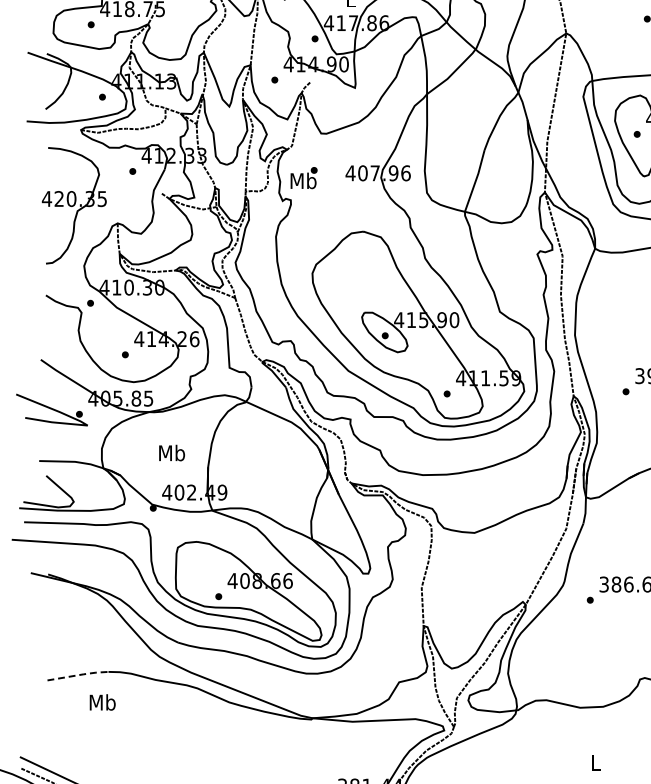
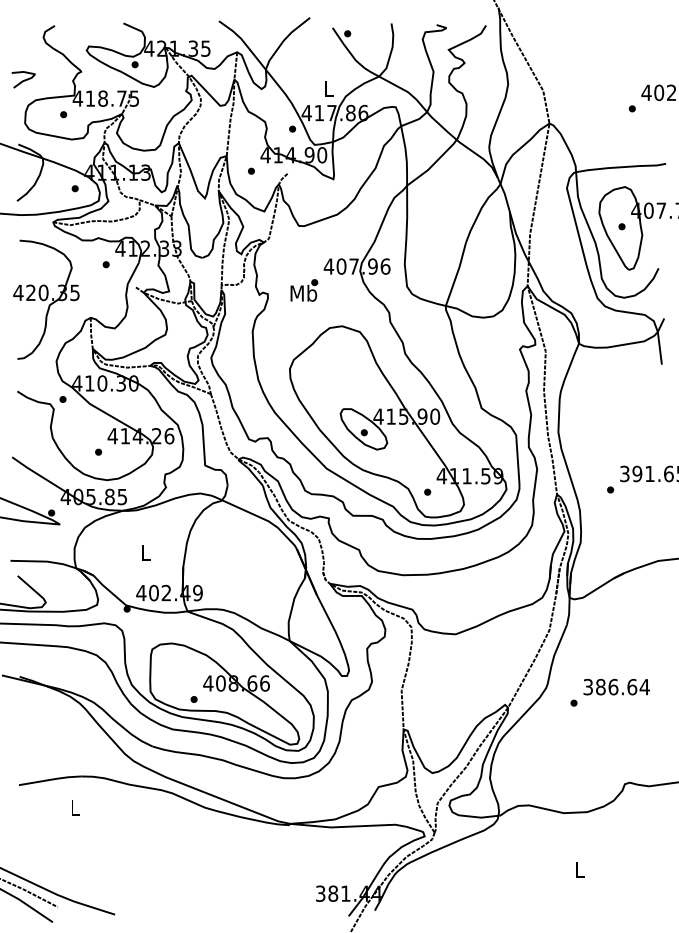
text: (304, 178) -> (304, 290), moved
text: (172, 452) -> (146, 552), Mb -> L
line: (79, 674) -> (51, 779), dashed -> solid
text: (102, 702) -> (75, 807), Mb -> L

